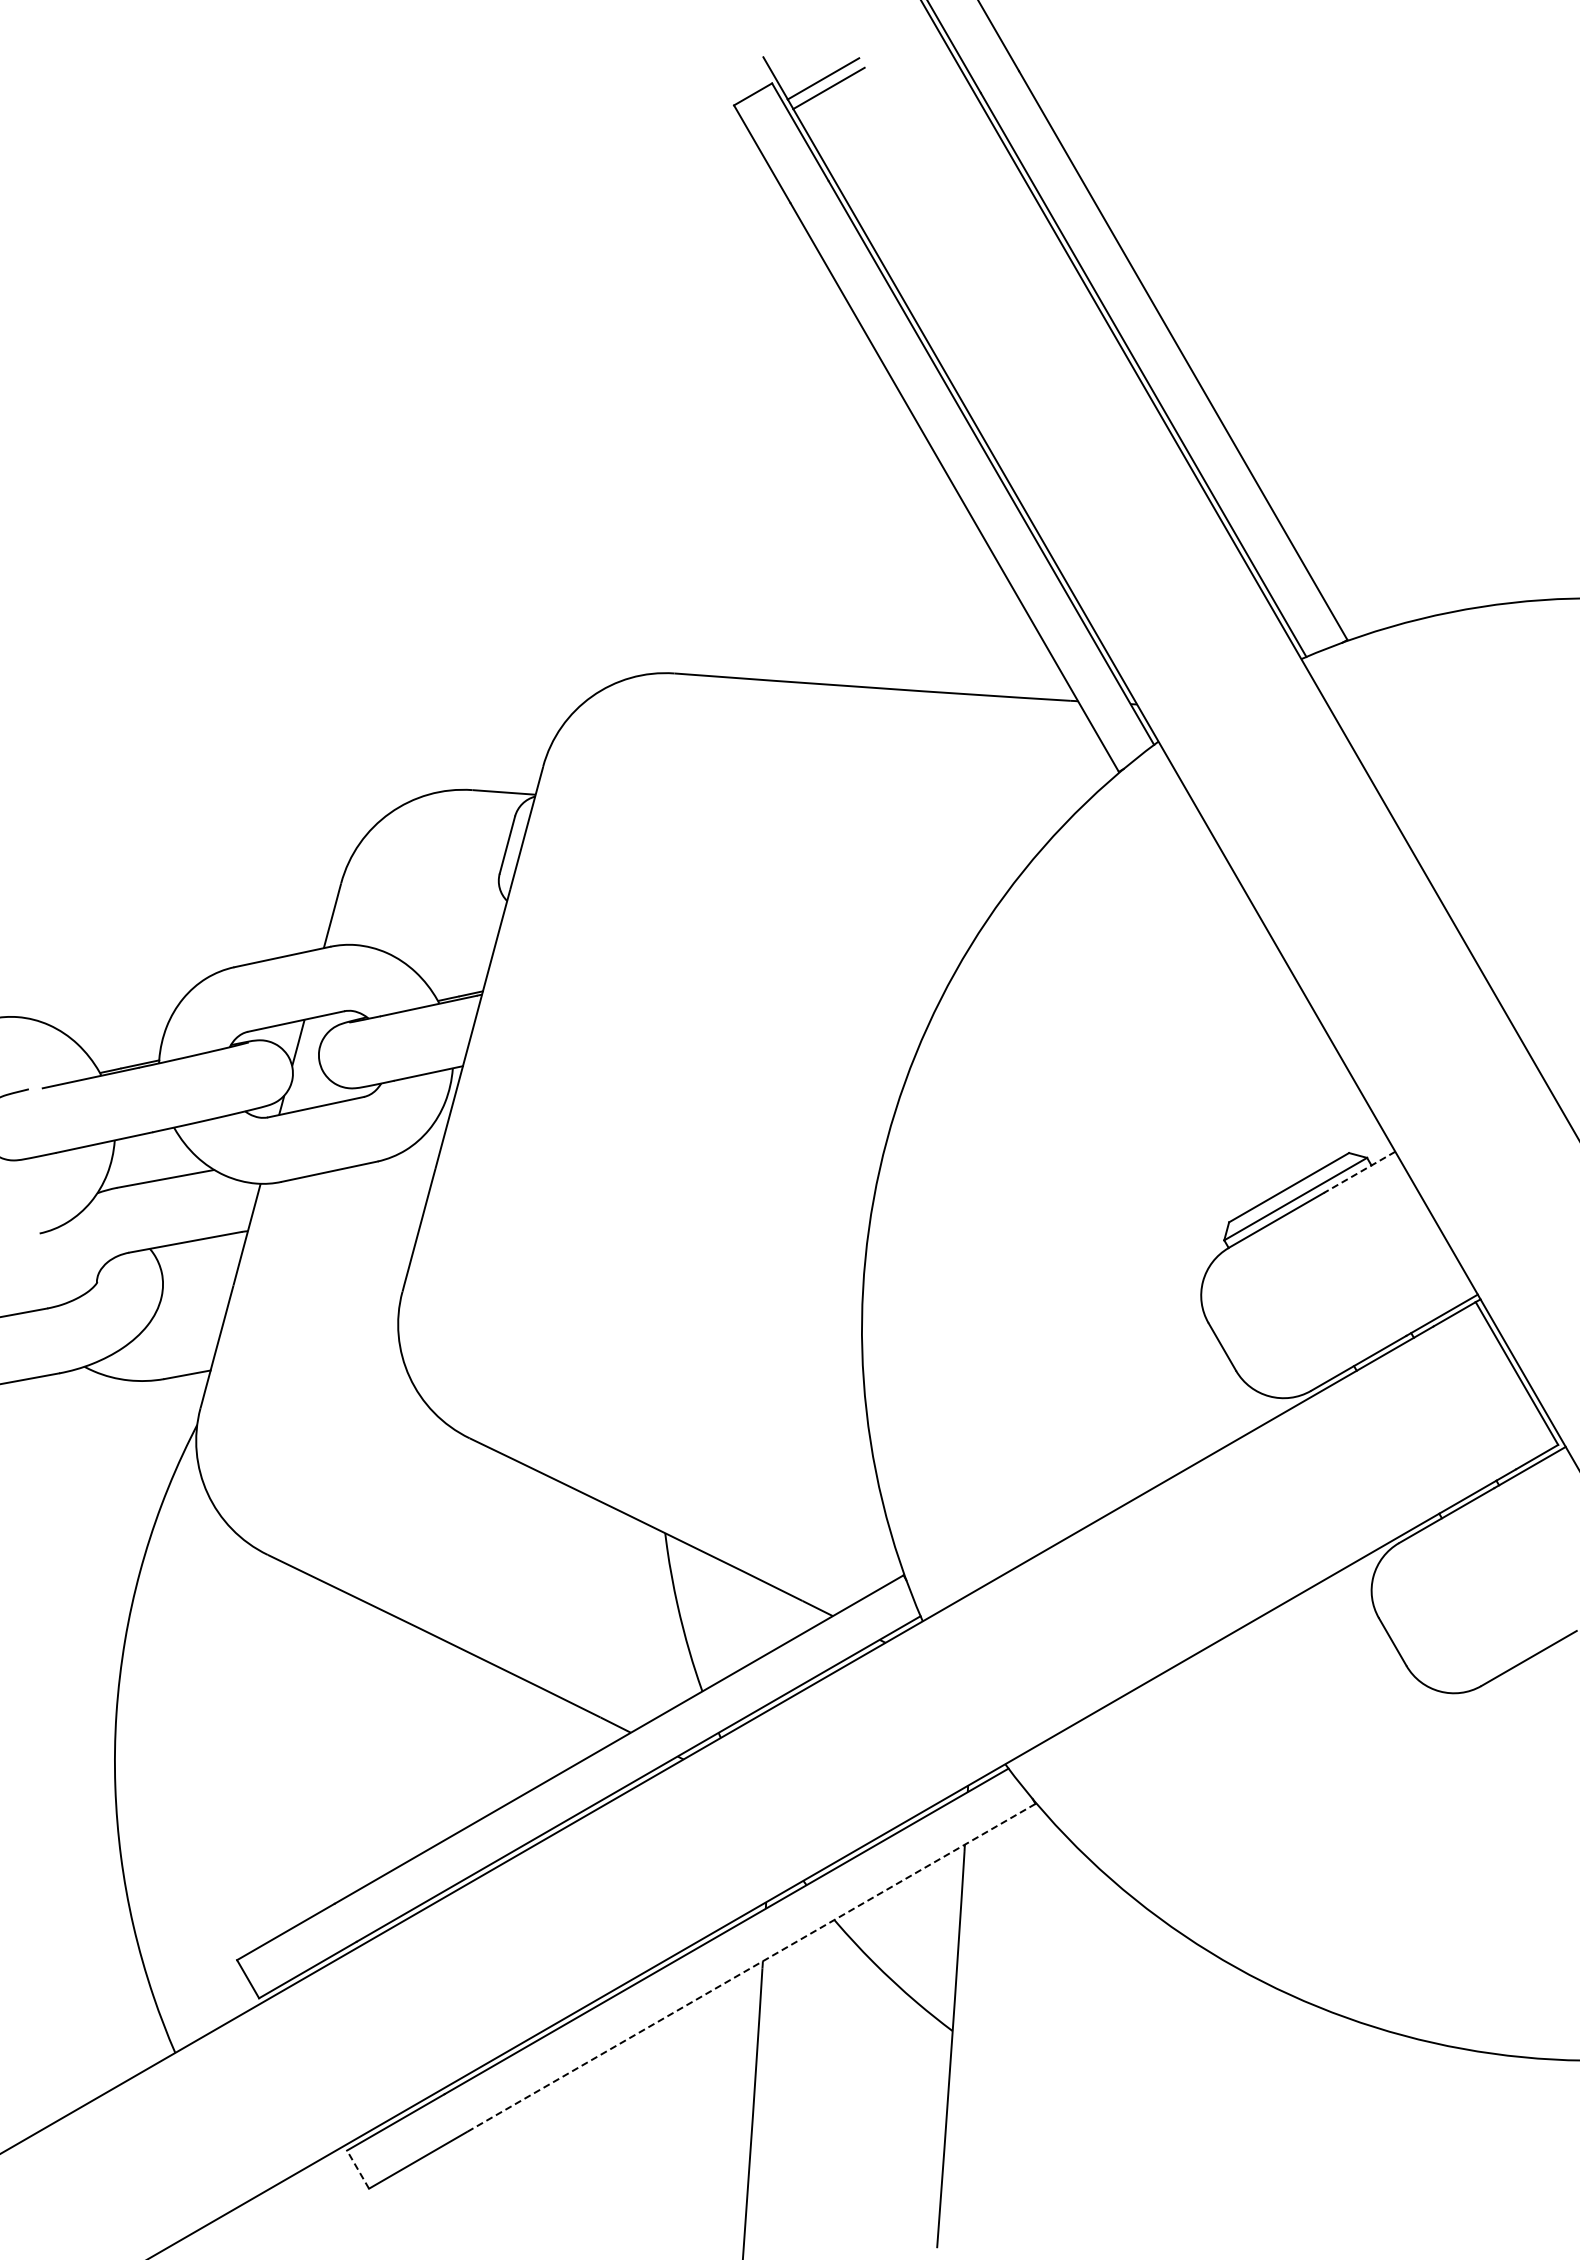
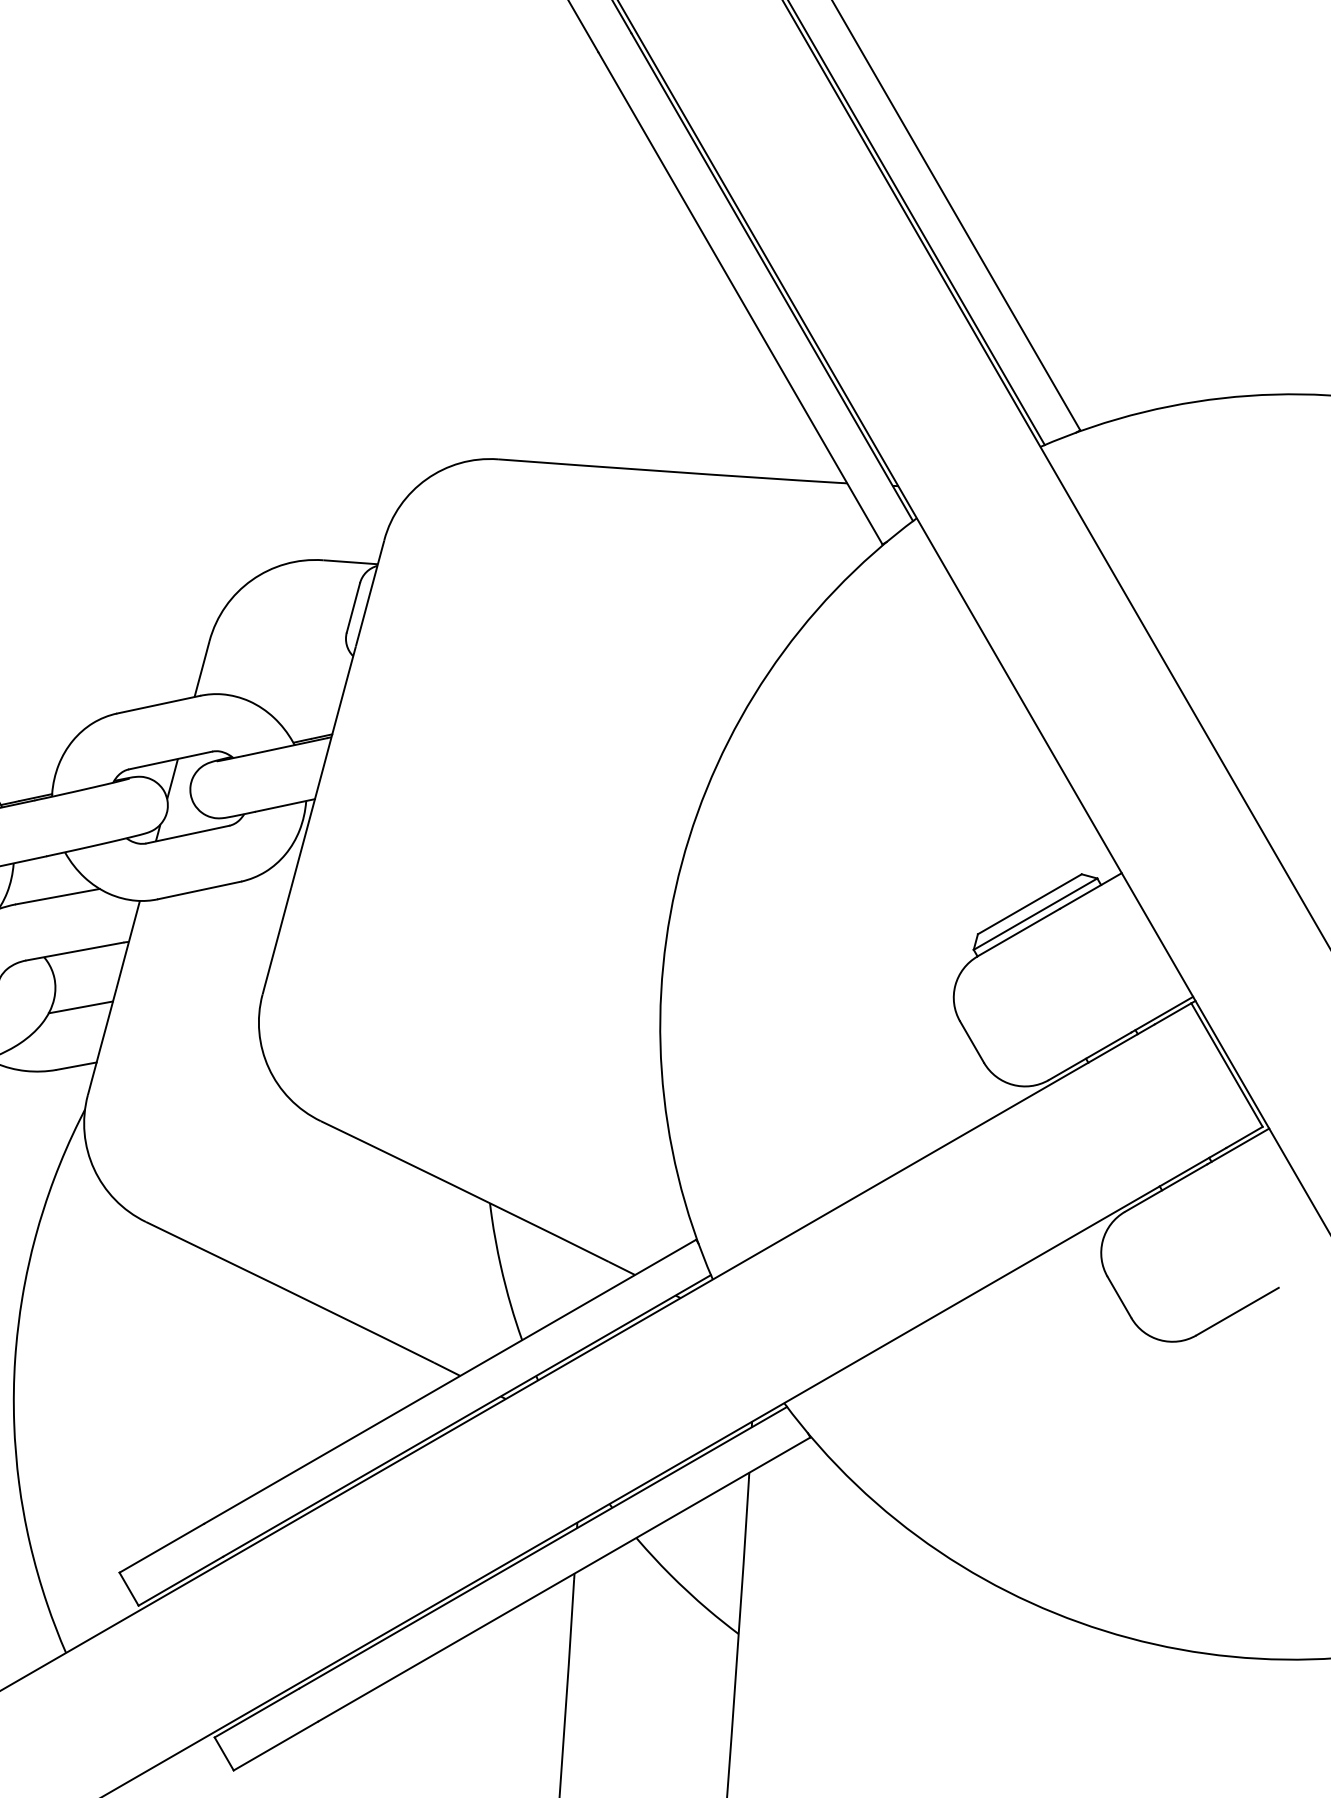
line: (1359, 1172) -> (1090, 891), dashed -> solid
line: (192, 1306) -> (80, 1007), added
line: (750, 1968) -> (563, 1579), dashed -> solid
line: (357, 2169) -> (223, 1753), dashed -> solid

